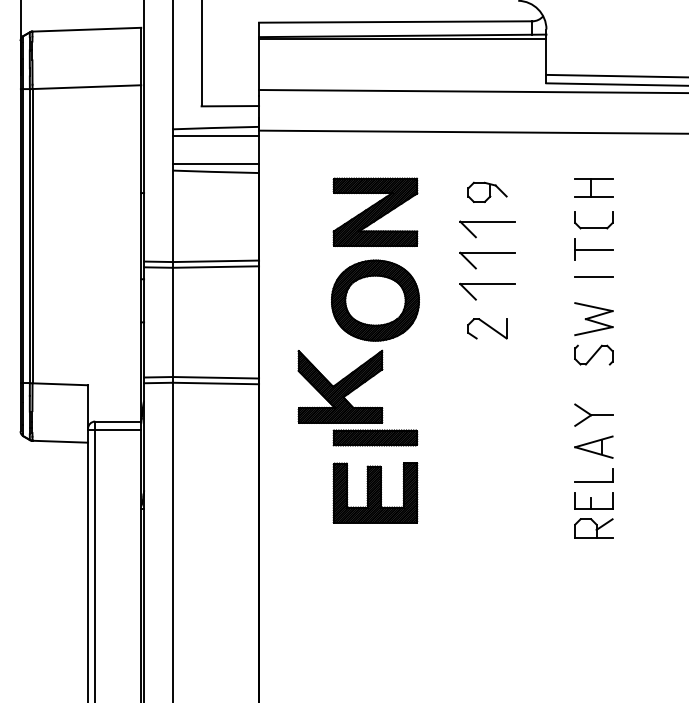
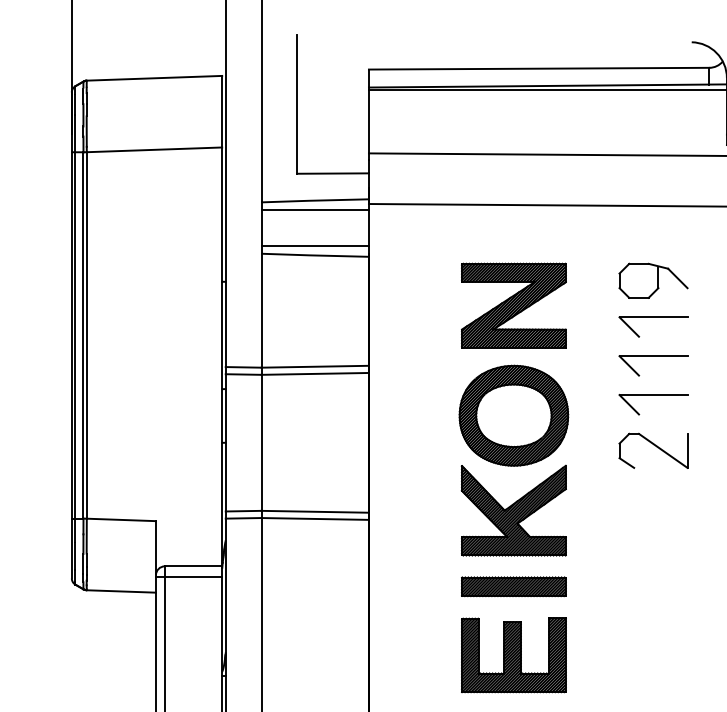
part: (487, 192) -> (653, 281), size x1.43
part: (487, 328) -> (653, 450), size x1.43
part: (340, 386) -> (513, 510), moved

